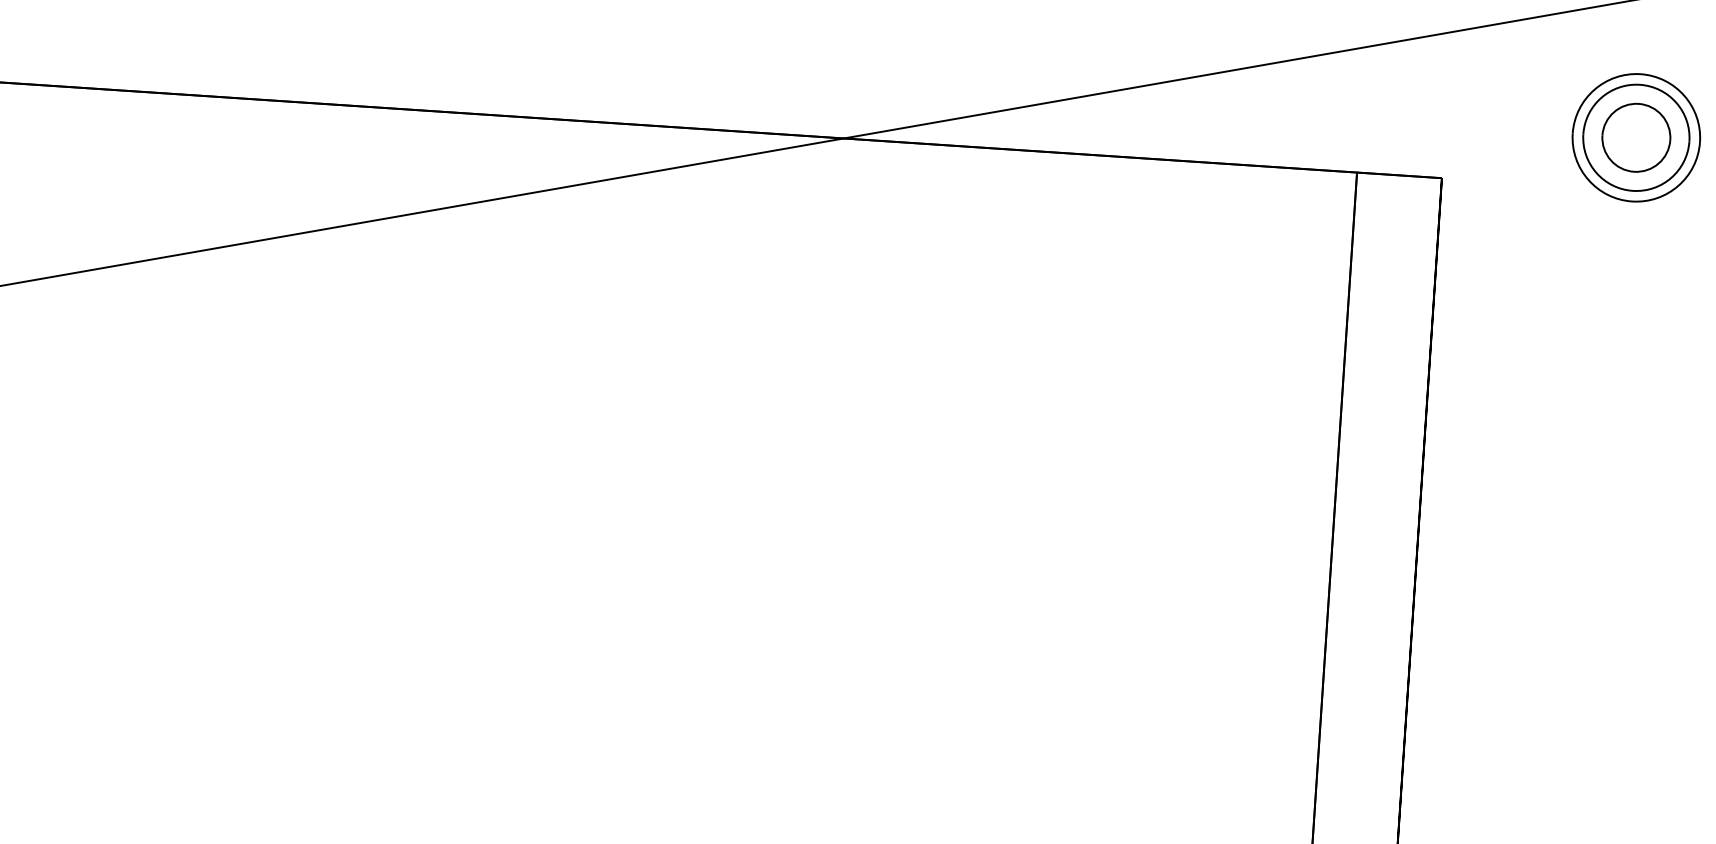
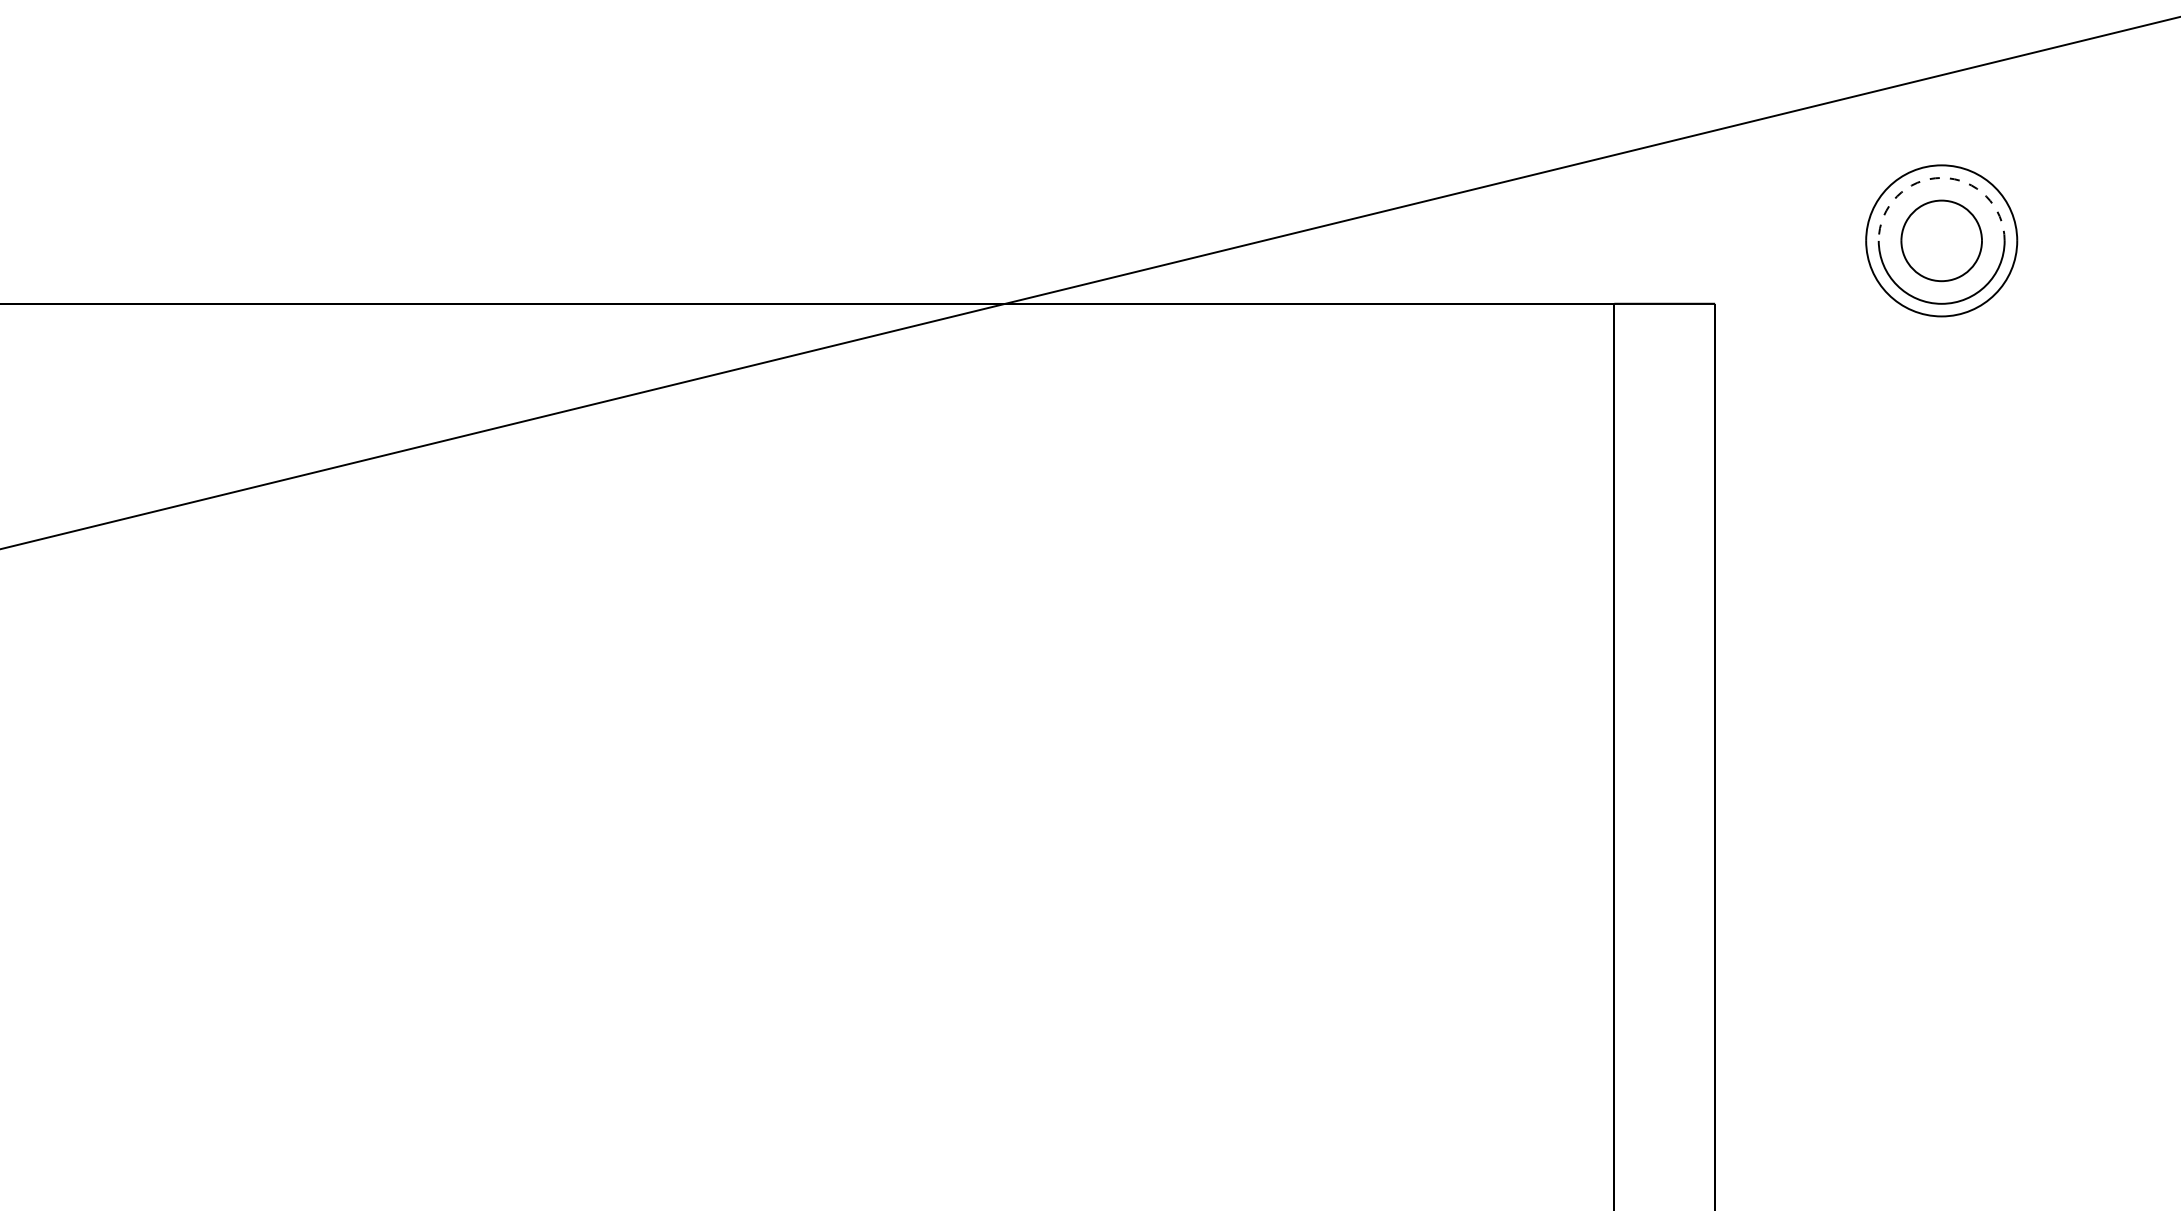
arc: (1639, 84) -> (1941, 177), solid -> dashed

